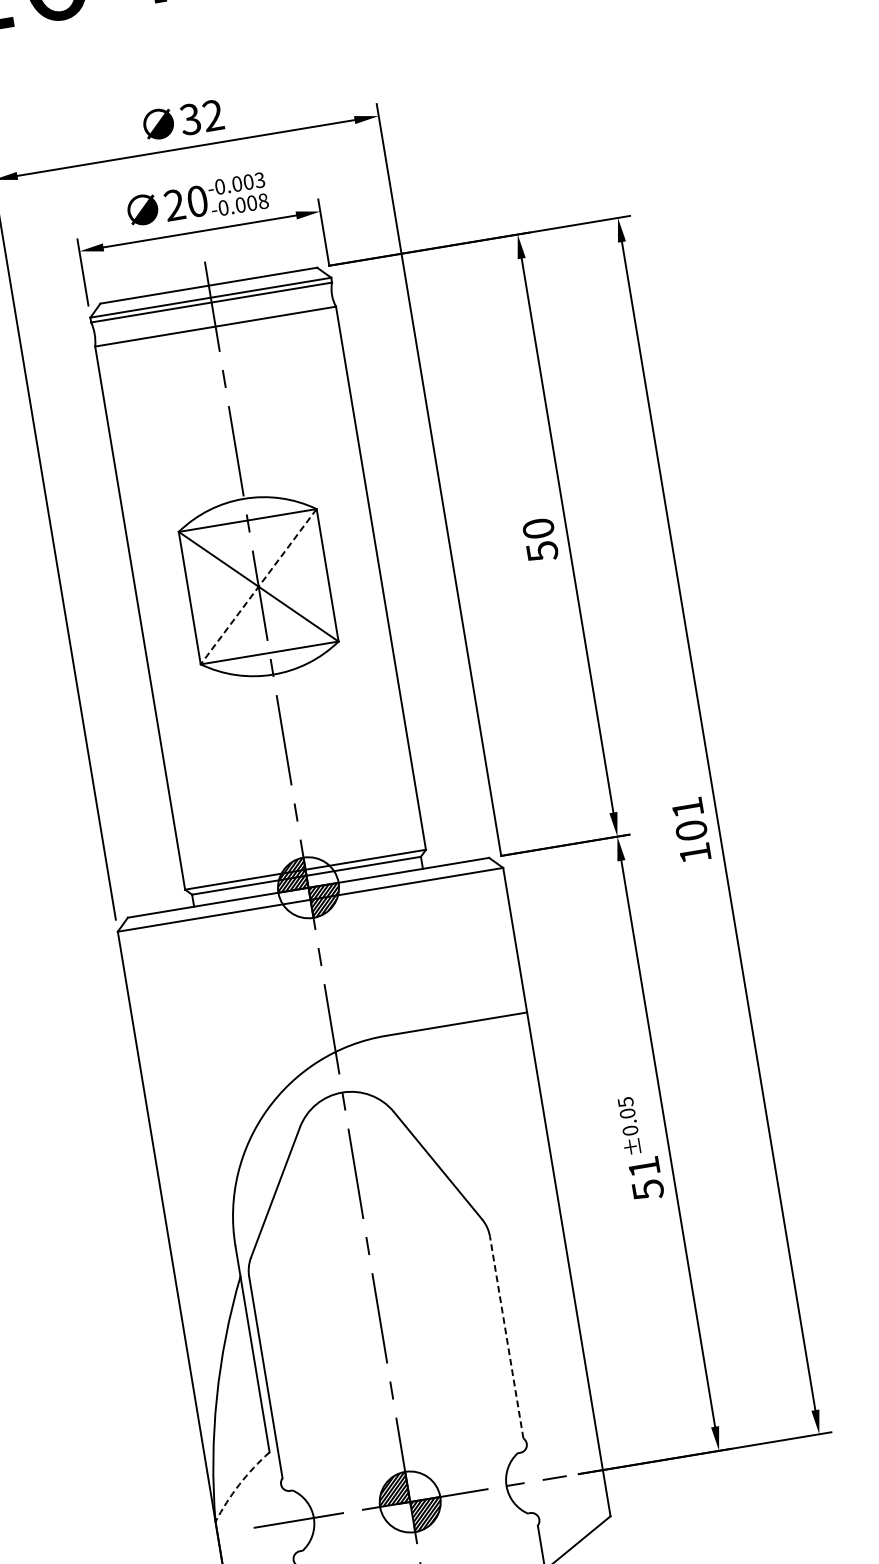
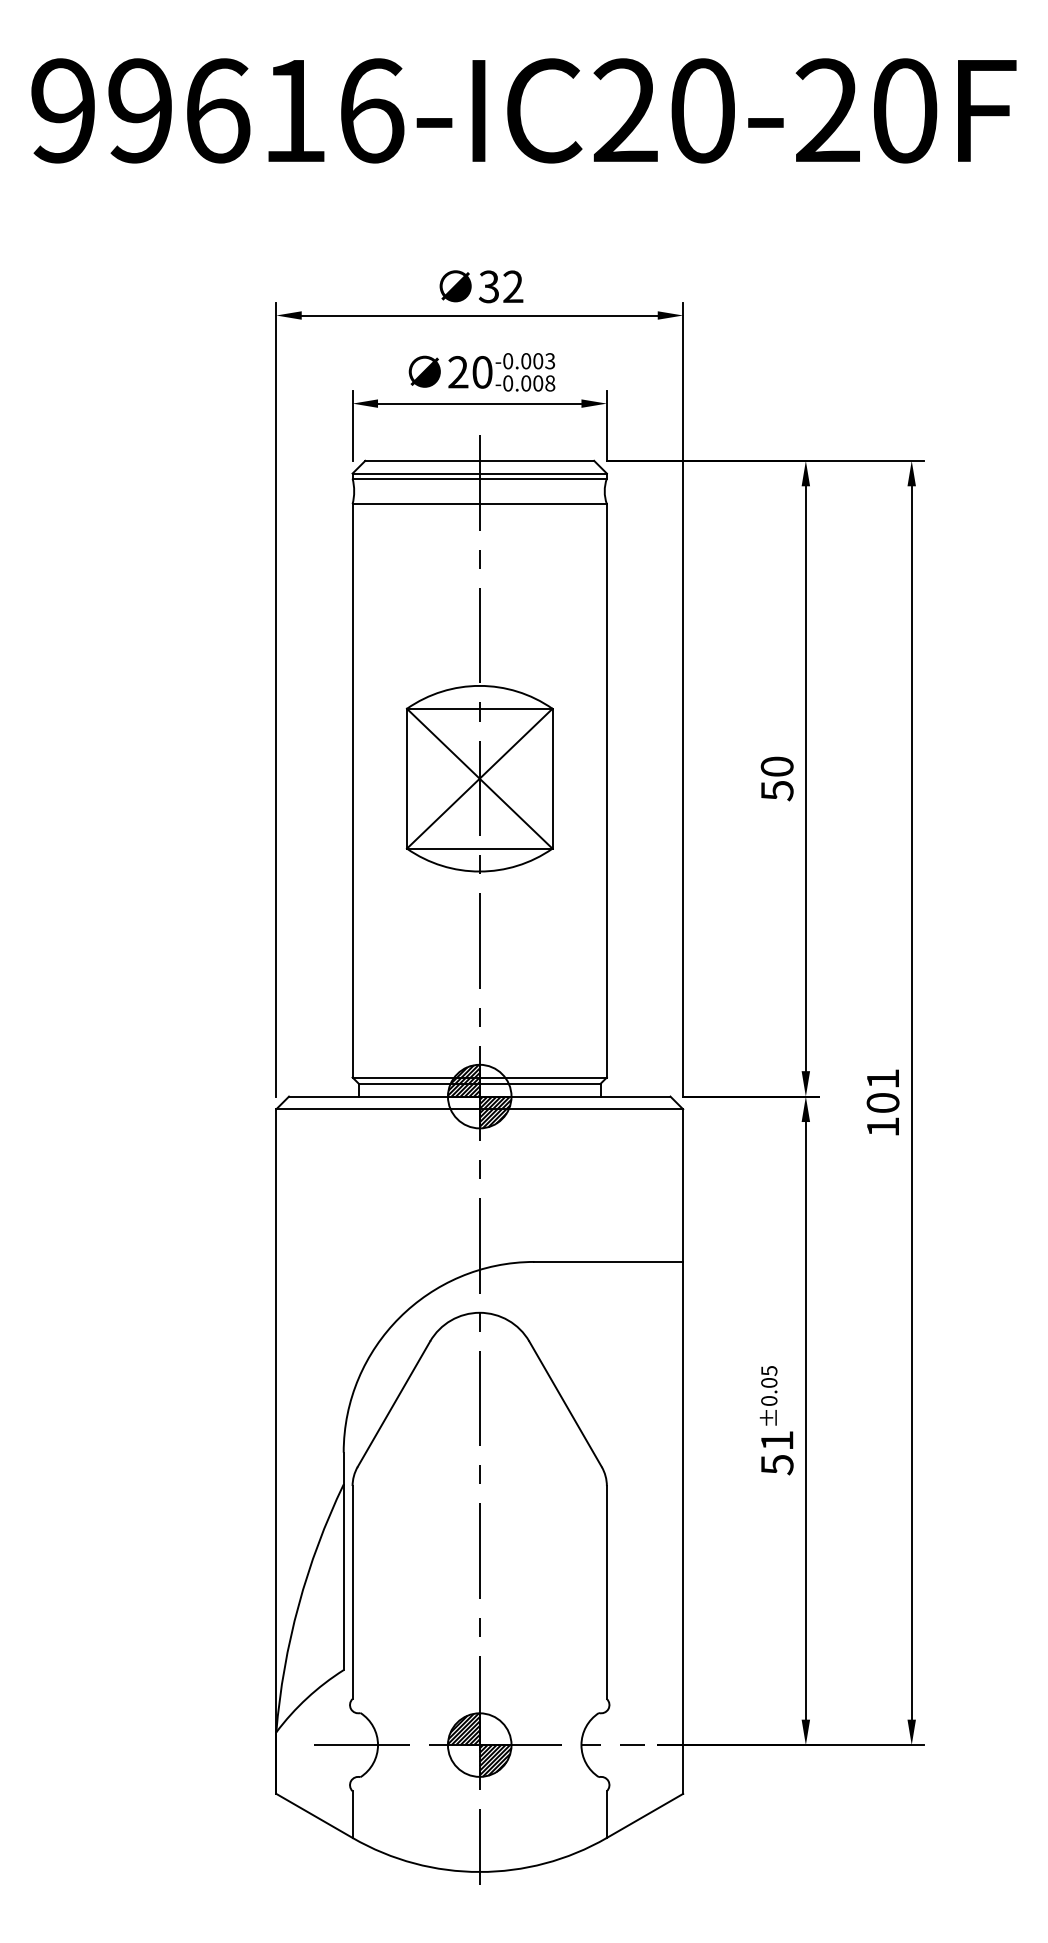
line: (258, 586) -> (479, 778), dashed -> solid
line: (506, 1337) -> (606, 1592), dashed -> solid
arc: (239, 1484) -> (307, 1698), dashed -> solid

